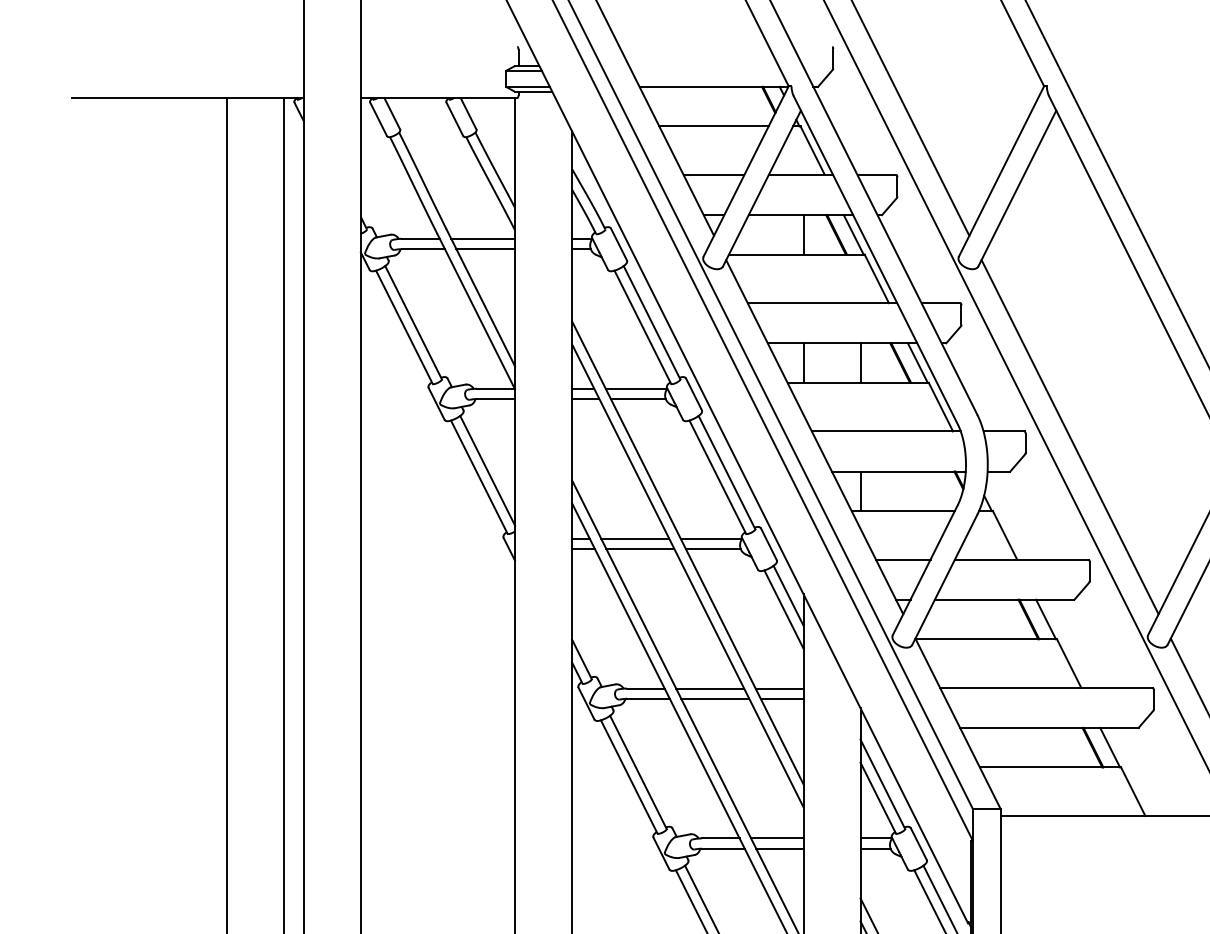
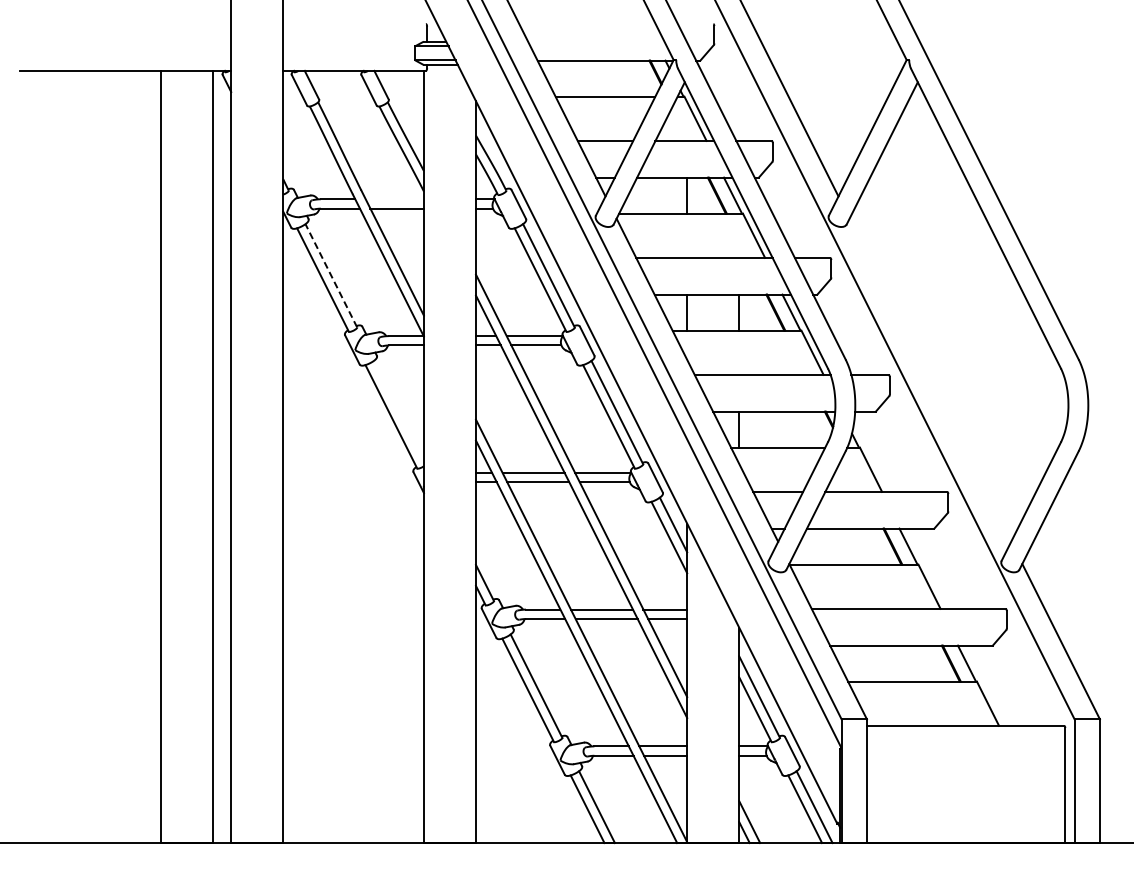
line: (482, 239) -> (394, 199), removed
line: (413, 322) -> (331, 275), solid -> dashed
line: (1070, 436) -> (930, 379), removed
line: (487, 470) -> (398, 410), removed

